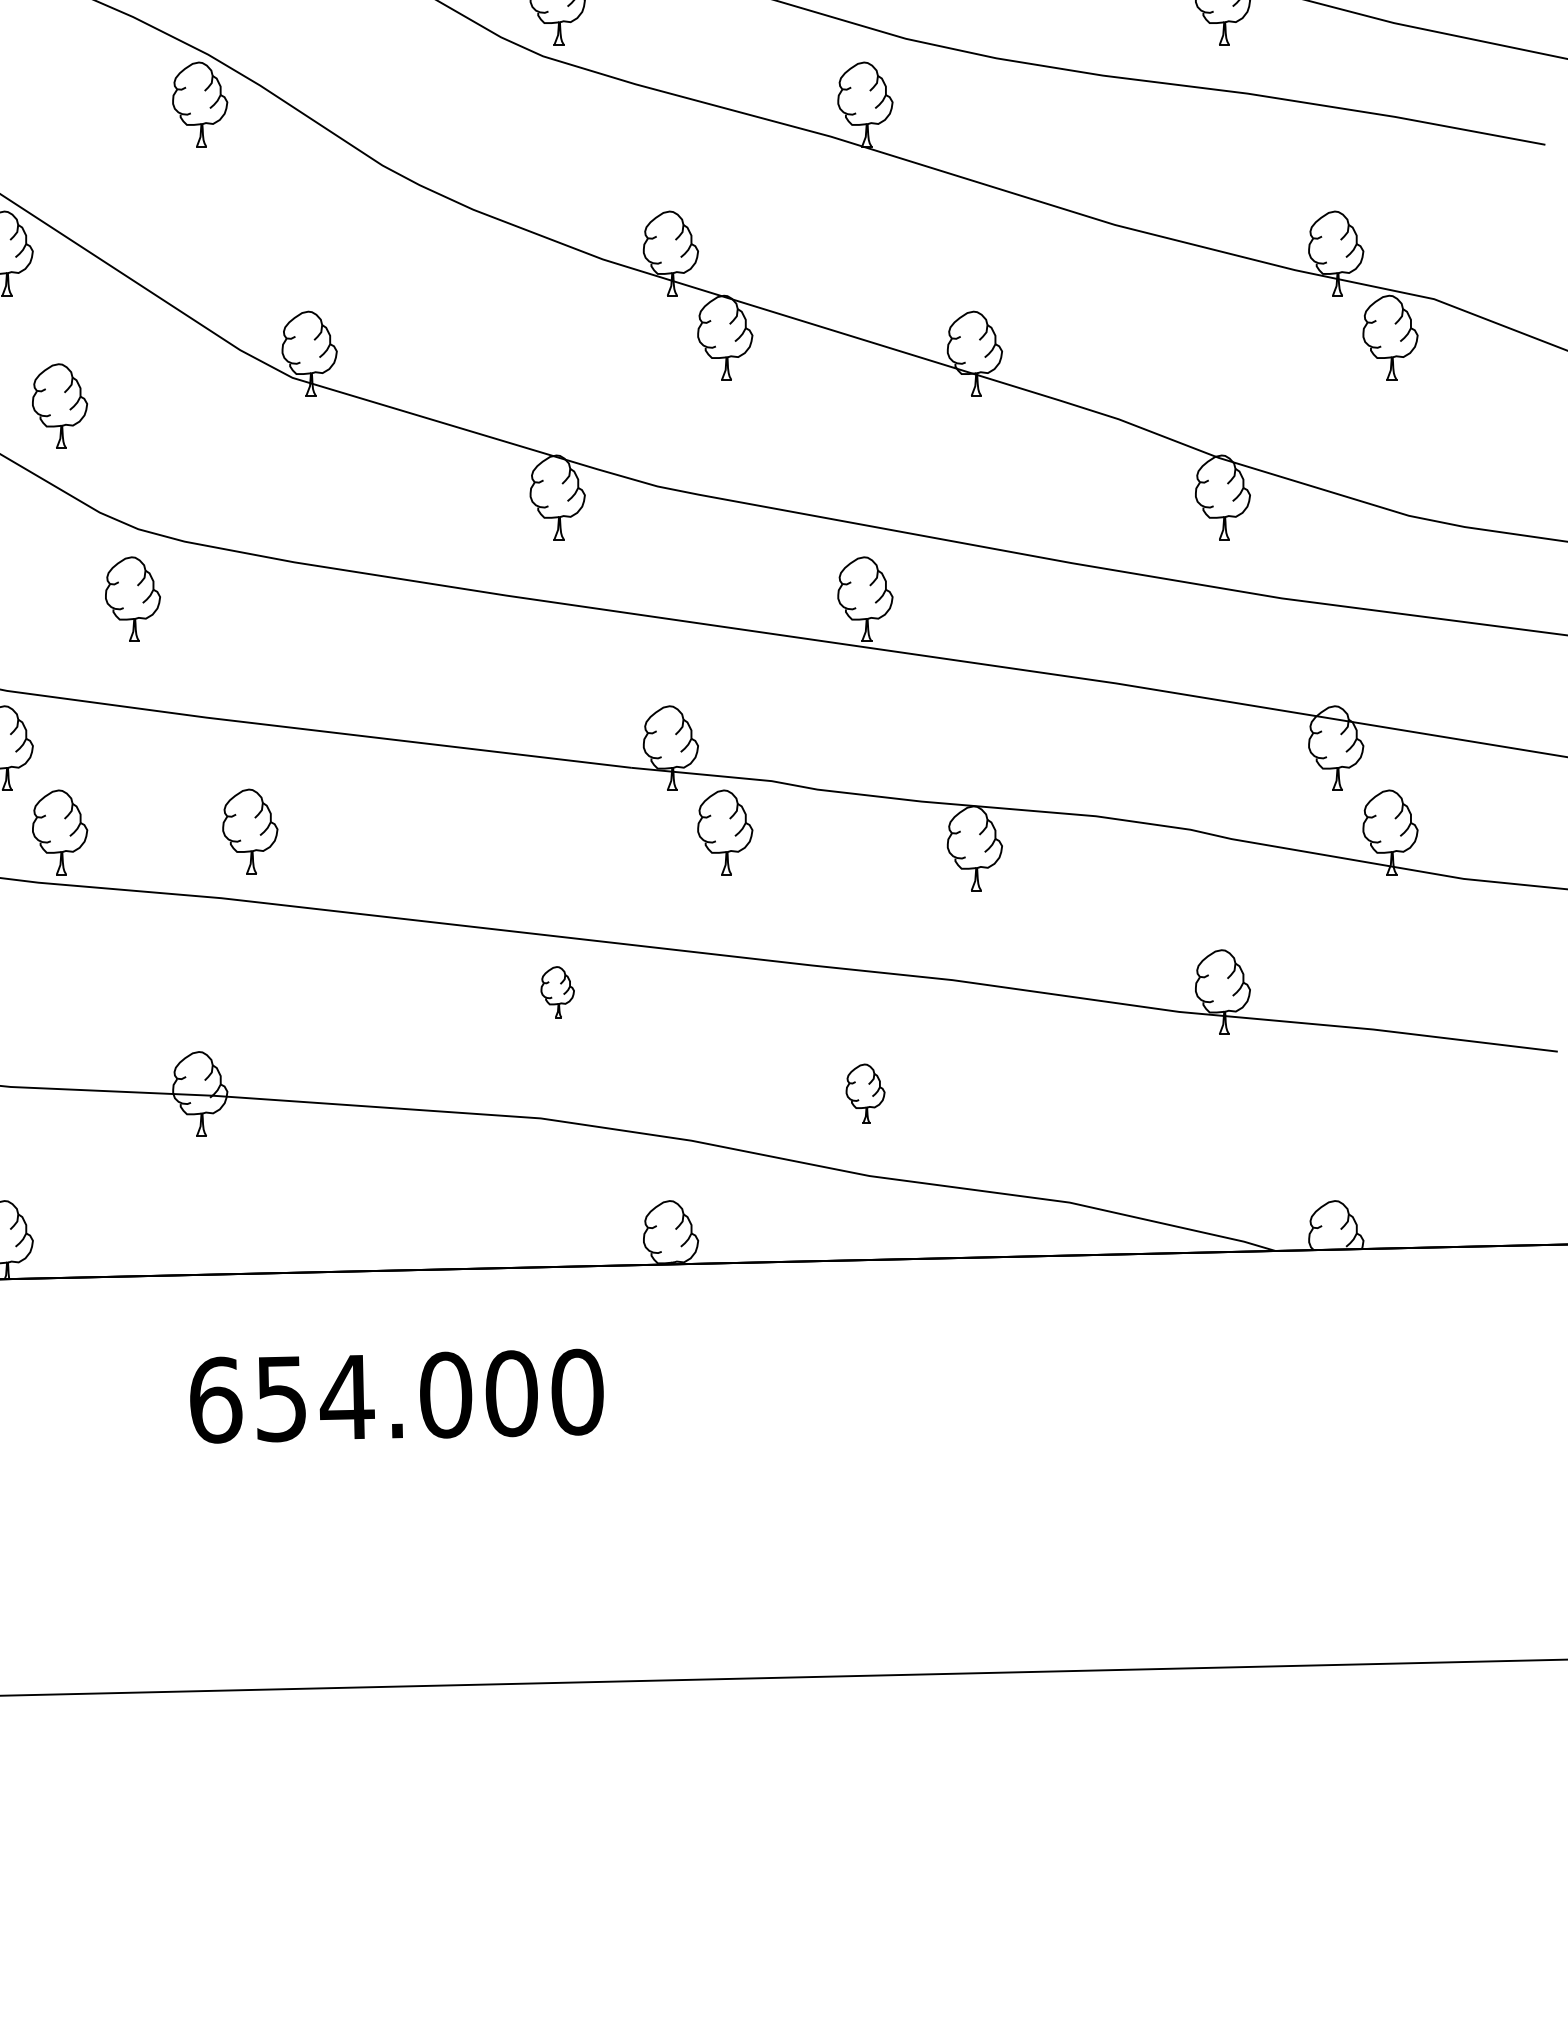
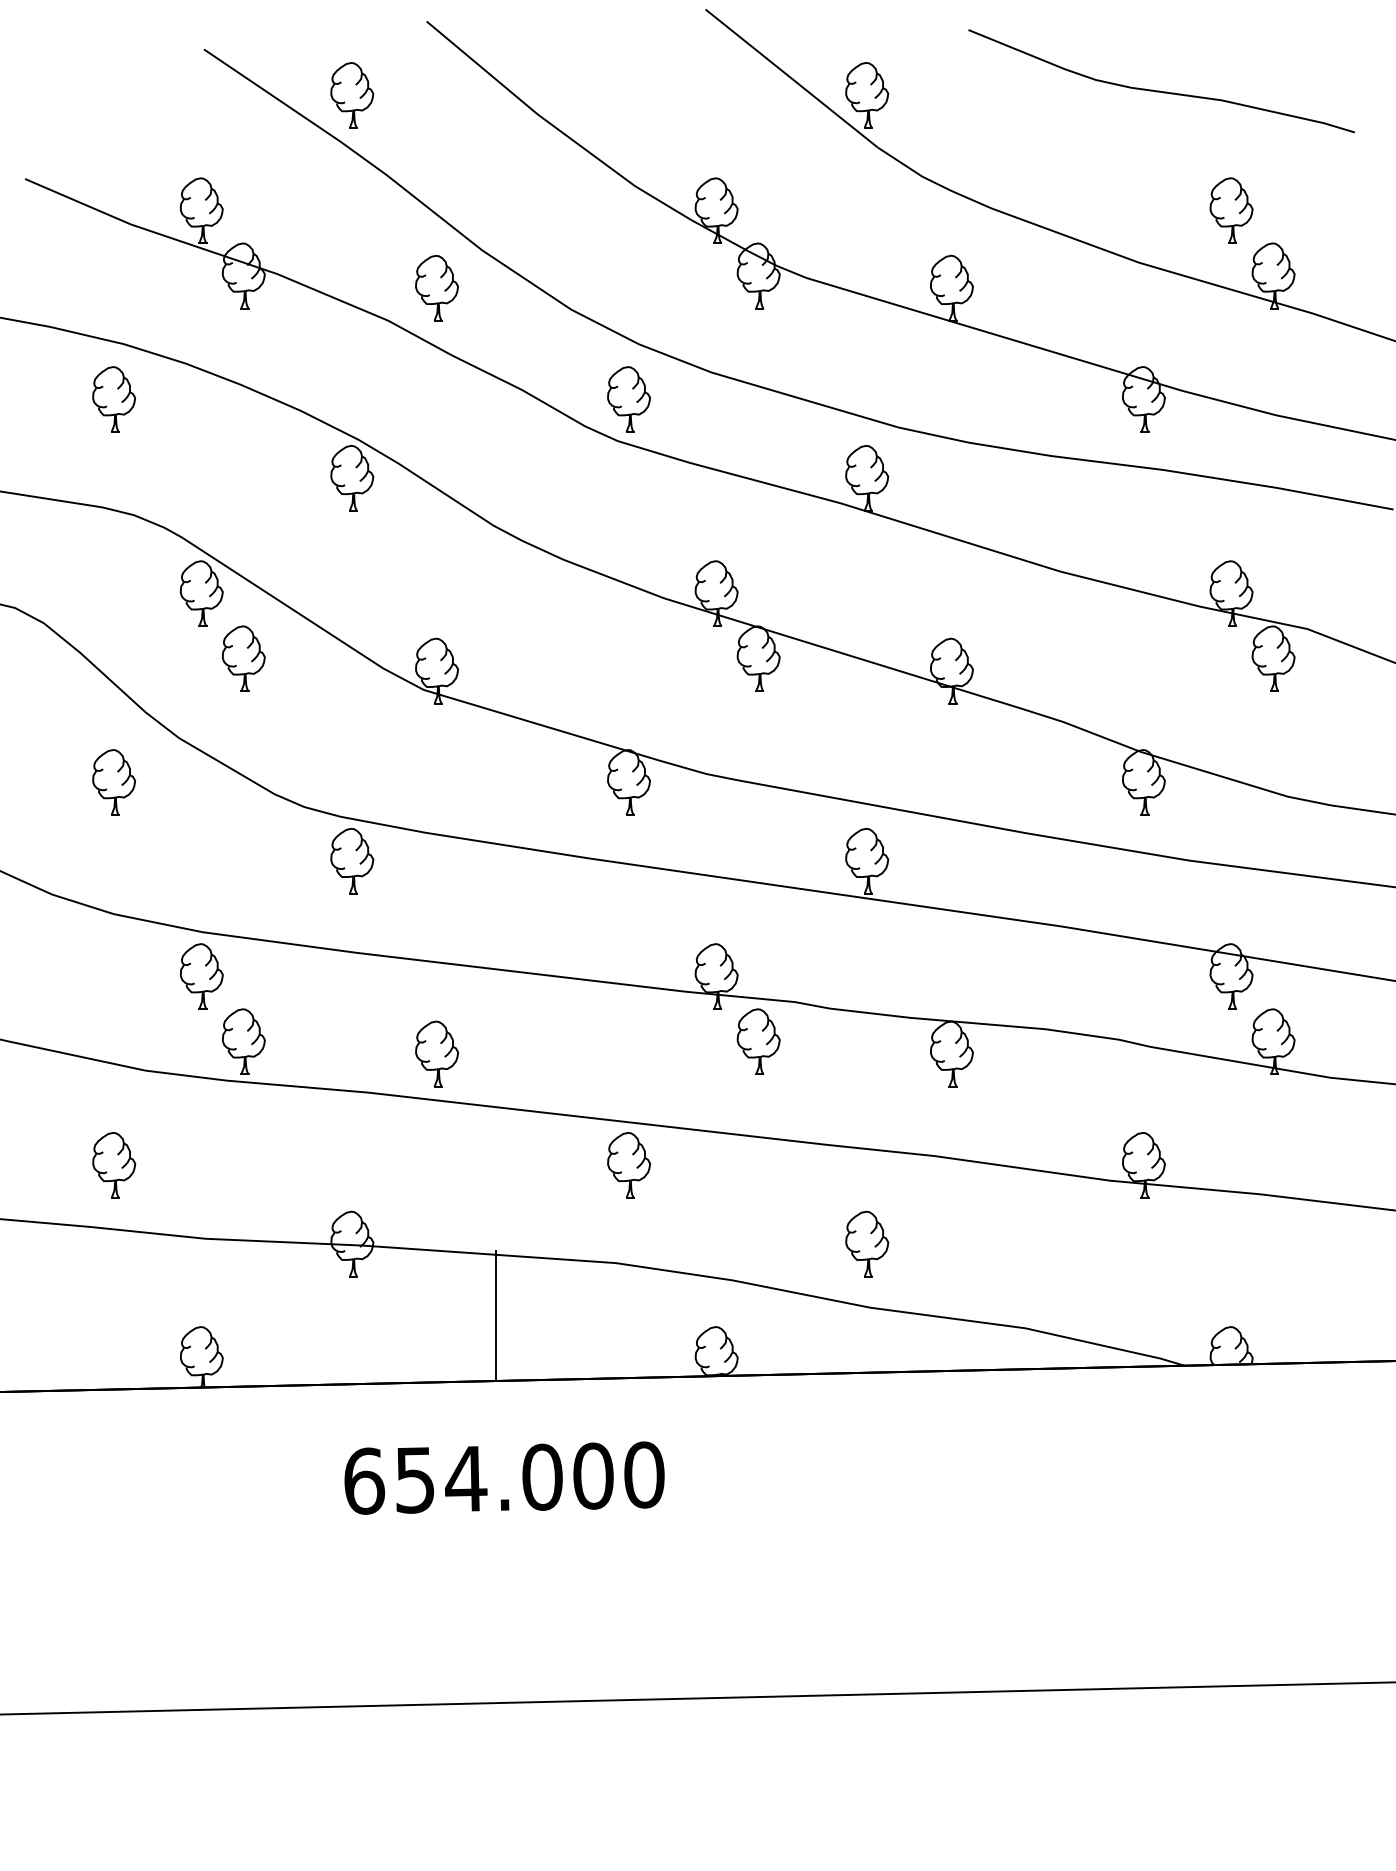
part: (59, 405) -> (243, 658), moved
part: (133, 599) -> (352, 861), moved
part: (250, 830) -> (437, 1053), moved
part: (557, 992) -> (628, 1165), size x1.67
part: (865, 1093) -> (867, 1243), size x1.43
line: (386, 1186) -> (496, 1315), added

